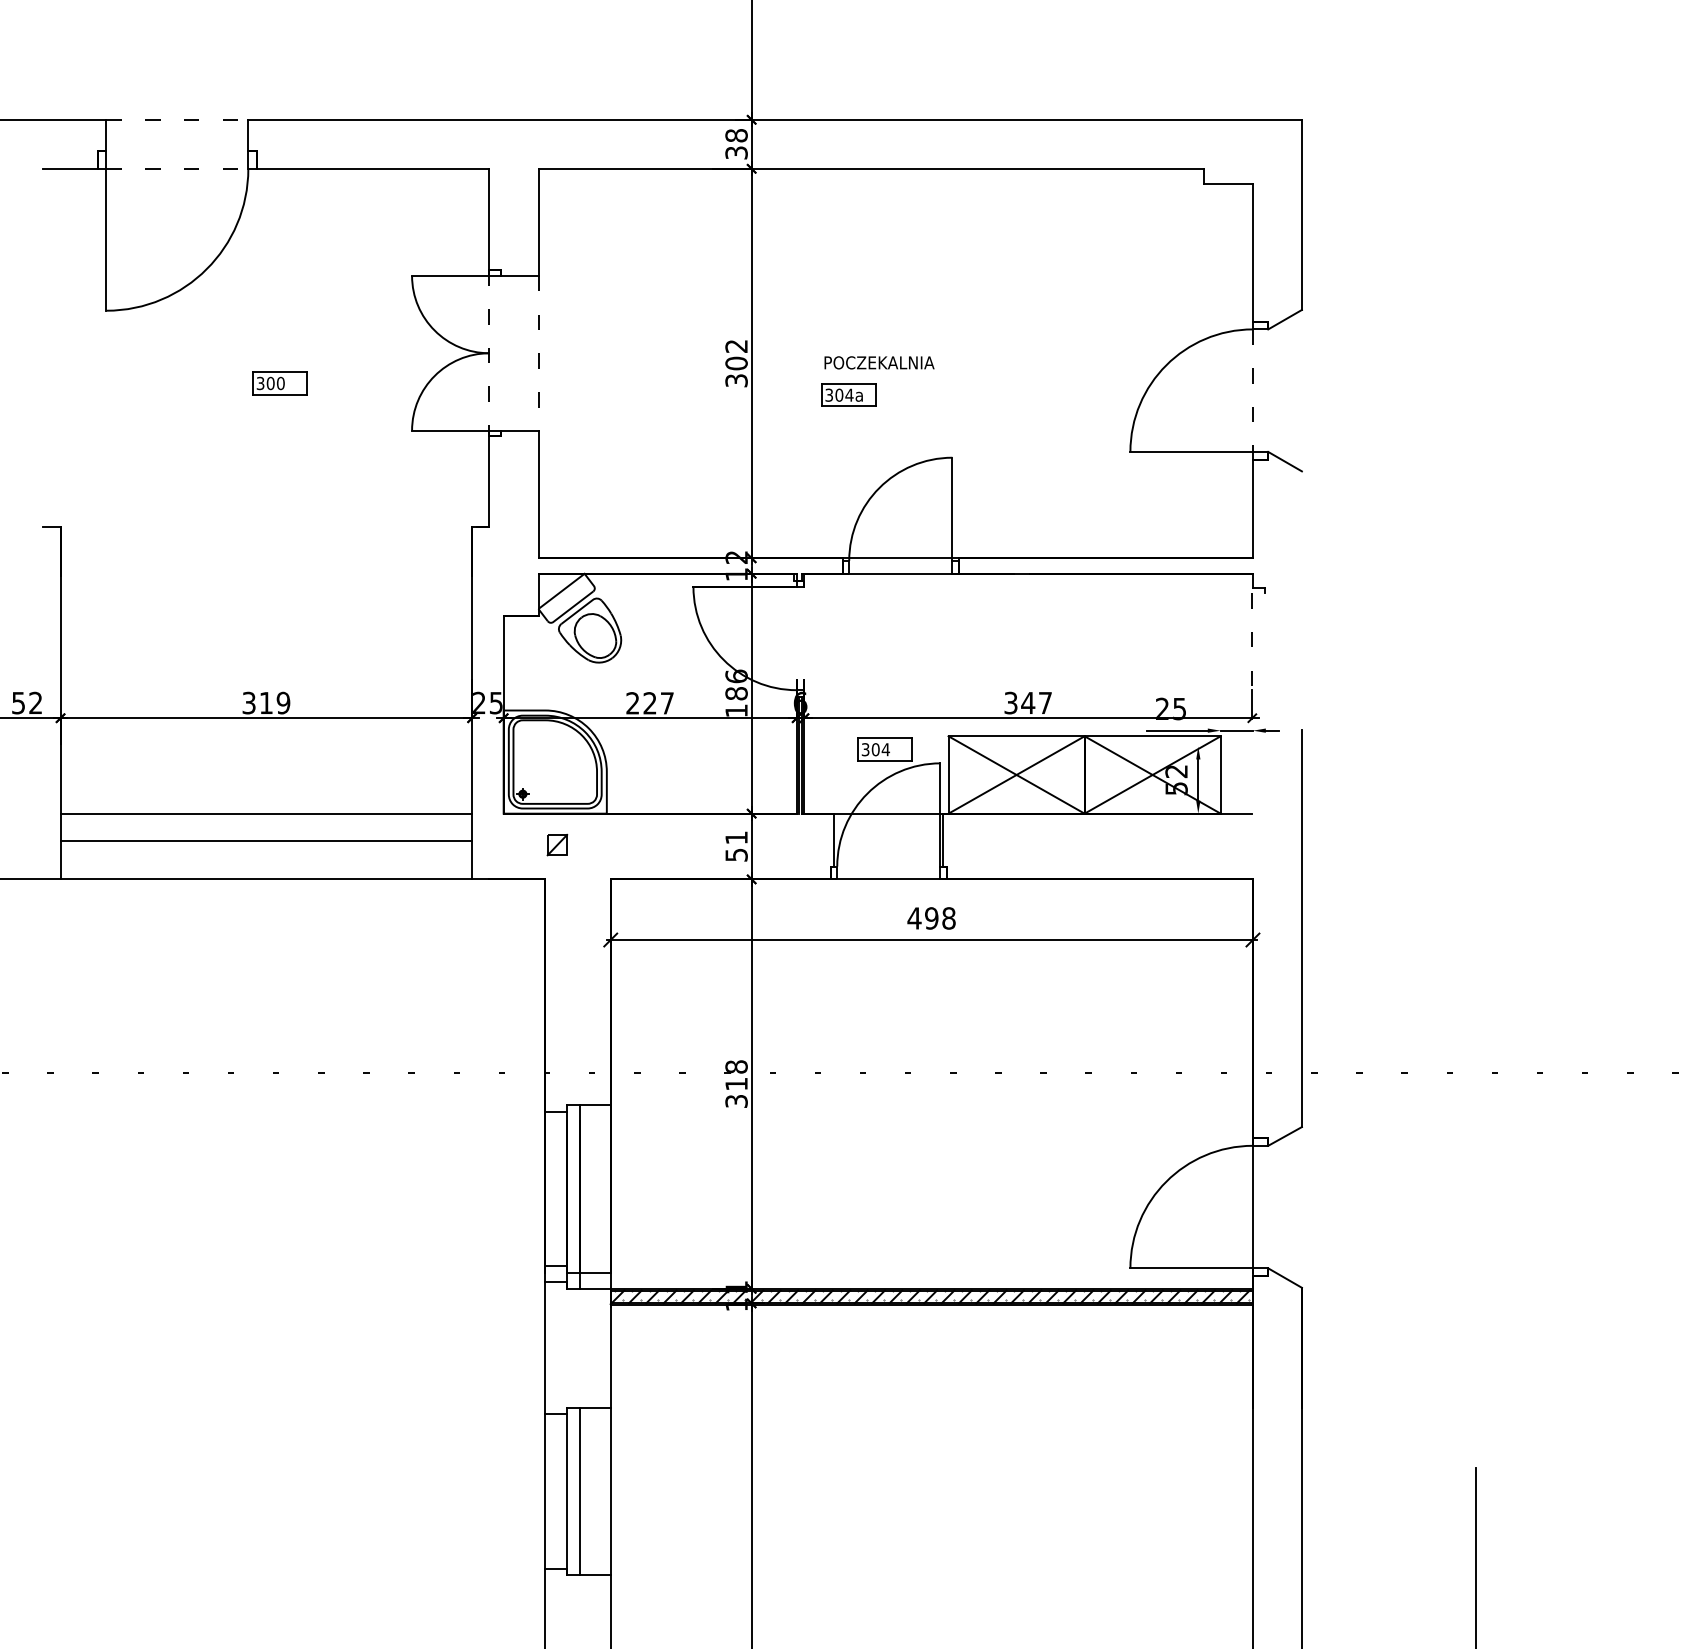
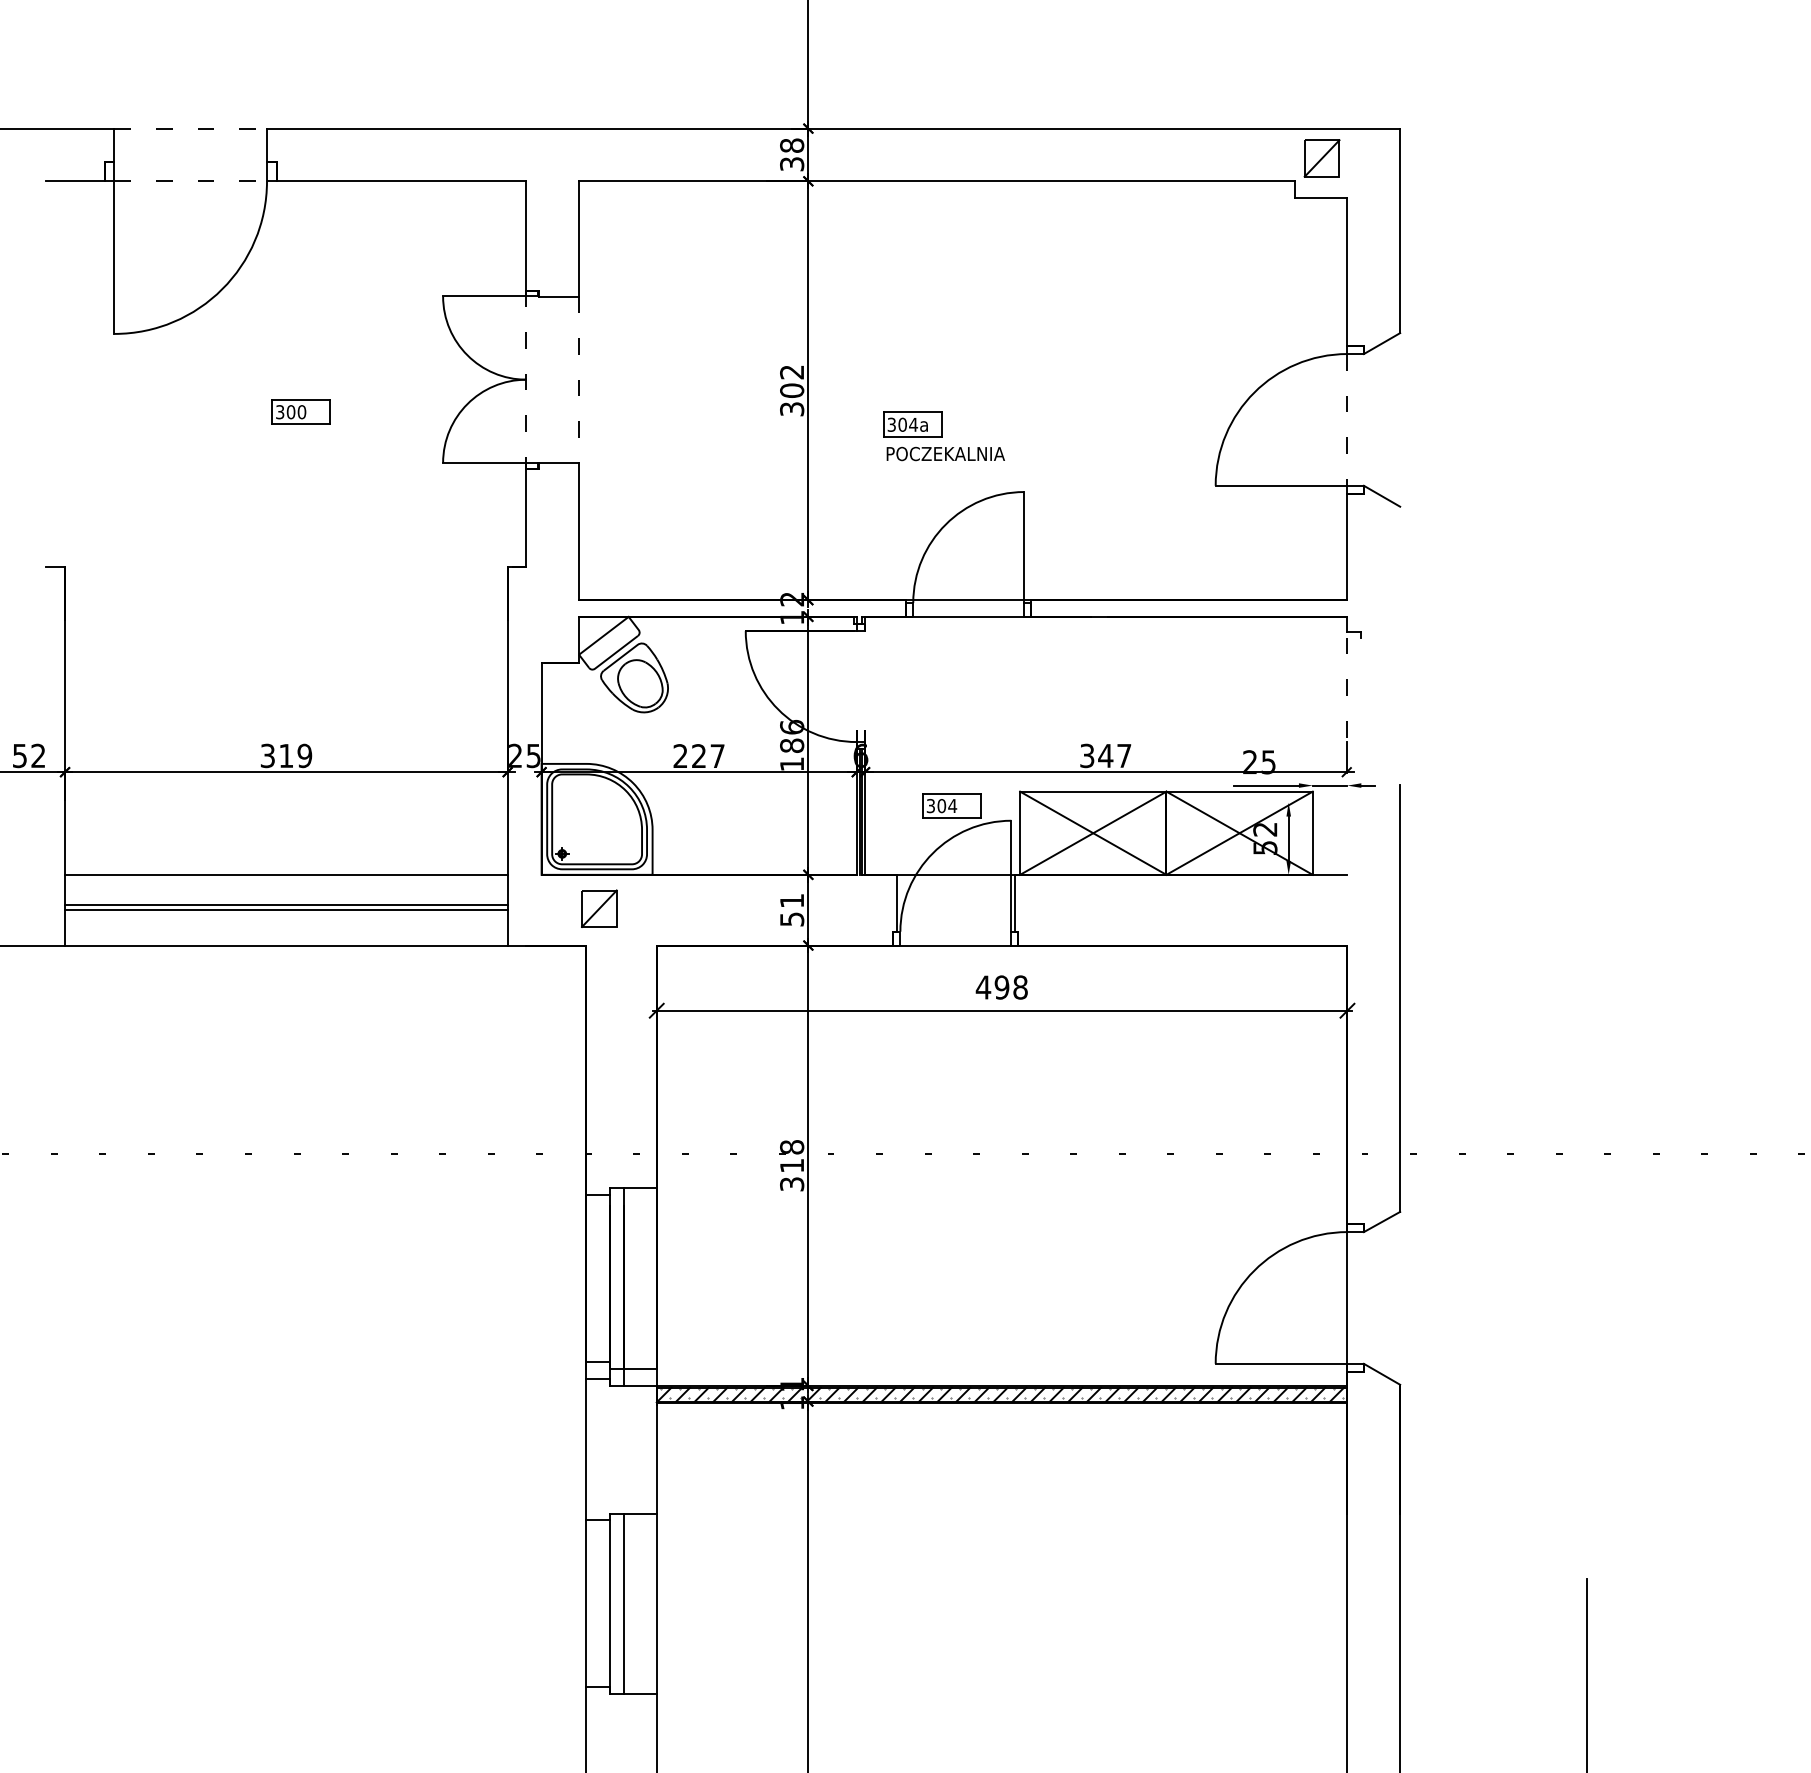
part: (1228, 147) -> (1321, 158), added
text: (879, 362) -> (945, 453), moved
part: (557, 844) -> (599, 908), size x1.67
line: (266, 846) -> (286, 910), added

